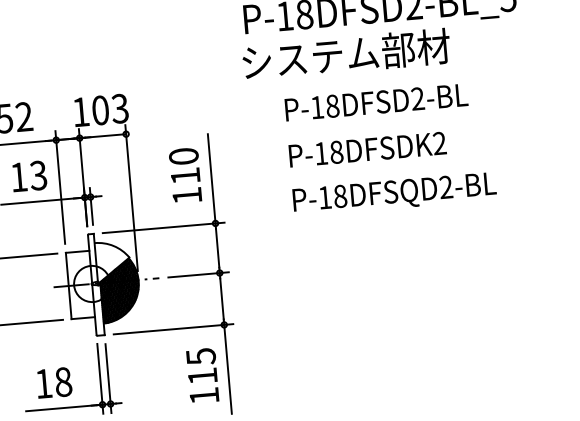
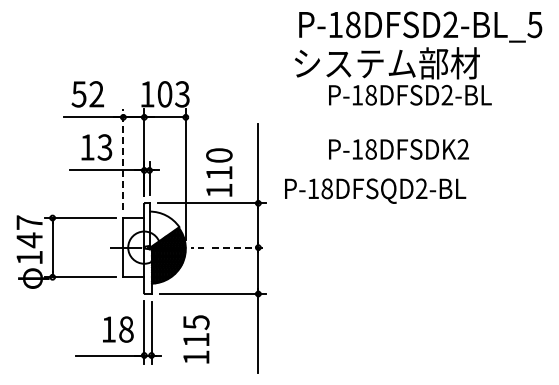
text: (376, 102) -> (410, 95), moved
text: (185, 175) -> (219, 172), moved
line: (60, 187) -> (123, 159), solid -> dashed
text: (394, 193) -> (375, 190), moved
line: (198, 274) -> (239, 247), solid -> dashed
text: (202, 375) -> (196, 339), moved
text: (54, 382) -> (118, 329), moved

